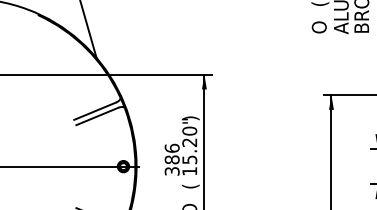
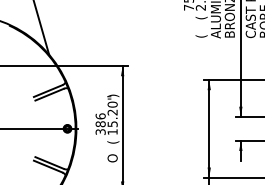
text: (320, 26) -> (201, 33), O -> (

